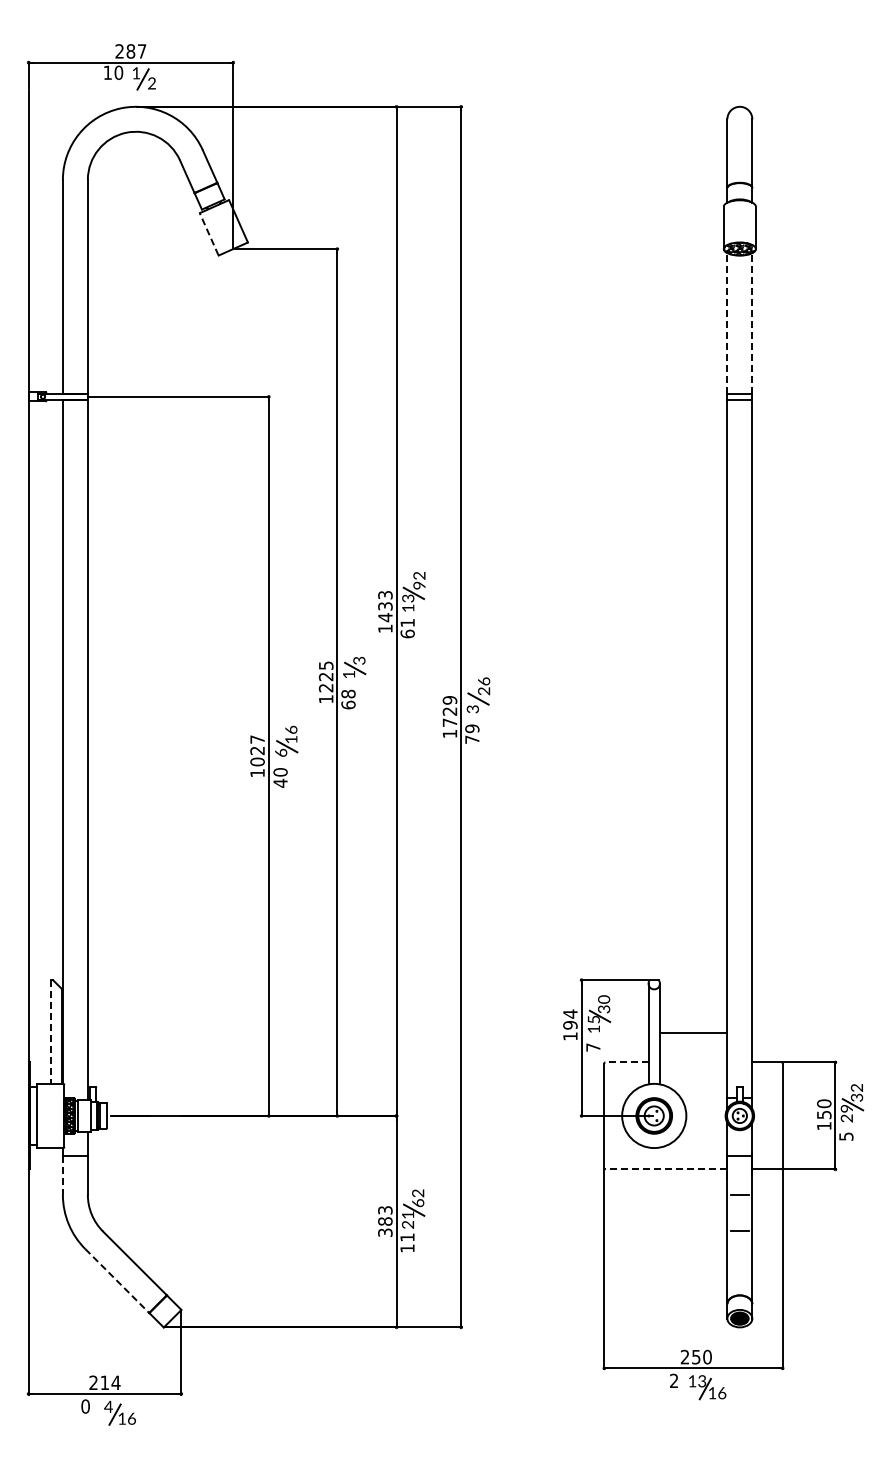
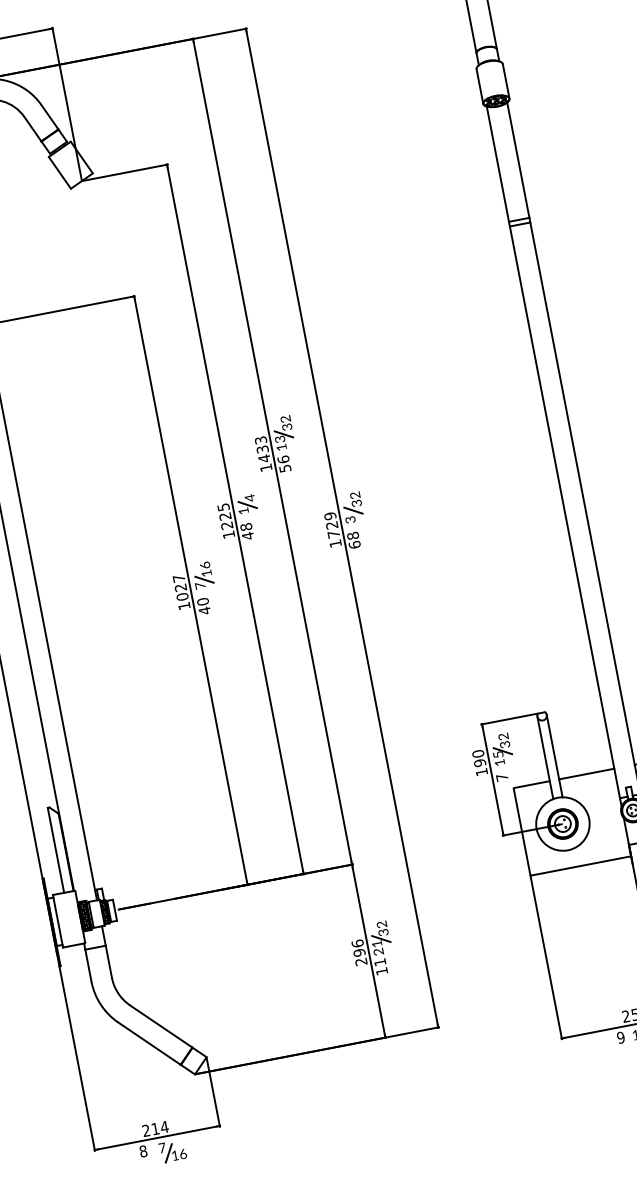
line: (209, 234) -> (60, 172), dashed -> solid
line: (727, 323) -> (497, 164), dashed -> solid
line: (752, 323) -> (518, 160), dashed -> solid
text: (419, 585) -> (287, 427), 92 -> 32
text: (407, 628) -> (284, 464), 61 -> 56
text: (359, 660) -> (249, 497), 3 -> 4
text: (484, 686) -> (356, 499), 26 -> 32
text: (348, 704) -> (247, 535), 68 -> 48
text: (472, 733) -> (353, 539), 79 -> 68
text: (281, 752) -> (200, 585), 6 -> 7
text: (604, 999) -> (503, 736), 30 -> 32
text: (570, 1013) -> (478, 753), 194 -> 190
line: (50, 1031) -> (55, 850), dashed -> solid
line: (693, 1033) -> (586, 774), moved
line: (626, 1062) -> (531, 784), dashed -> solid
hatch: (94, 1115) -> (104, 911), added
line: (666, 1169) -> (581, 865), dashed -> solid
line: (62, 1175) -> (88, 965), dashed -> solid
text: (417, 1203) -> (383, 932), 62 -> 32
text: (385, 1220) -> (359, 951), 383 -> 296
line: (117, 1281) -> (149, 1044), dashed -> solid
text: (673, 1380) -> (620, 1037), 2 -> 9
text: (85, 1406) -> (143, 1151), 0 -> 8
text: (108, 1406) -> (162, 1147), 4 -> 7

